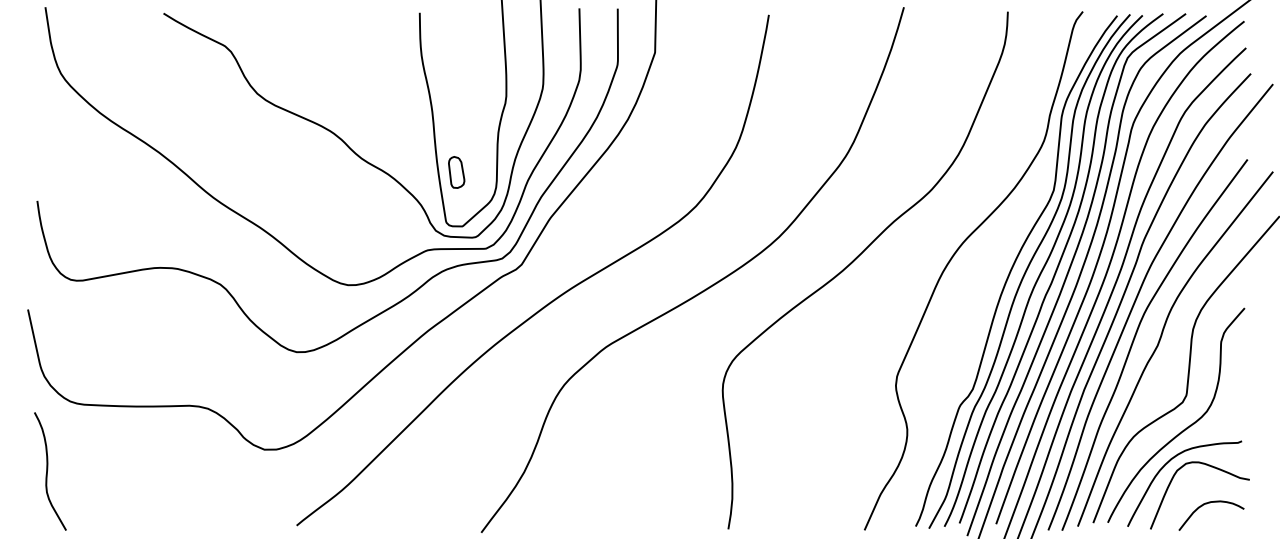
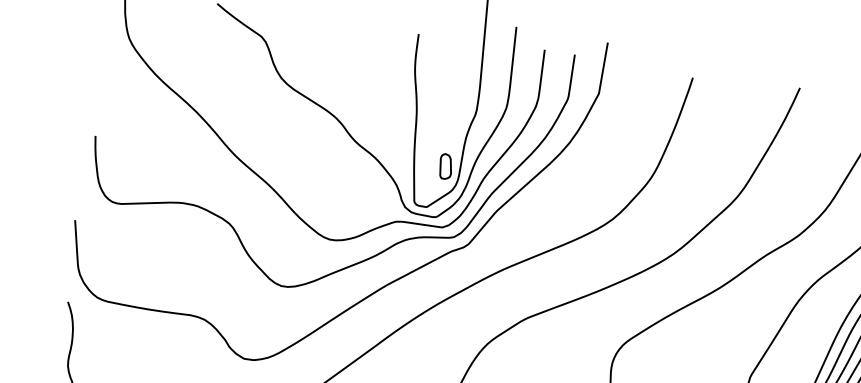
part: (456, 172) -> (445, 166), moved

